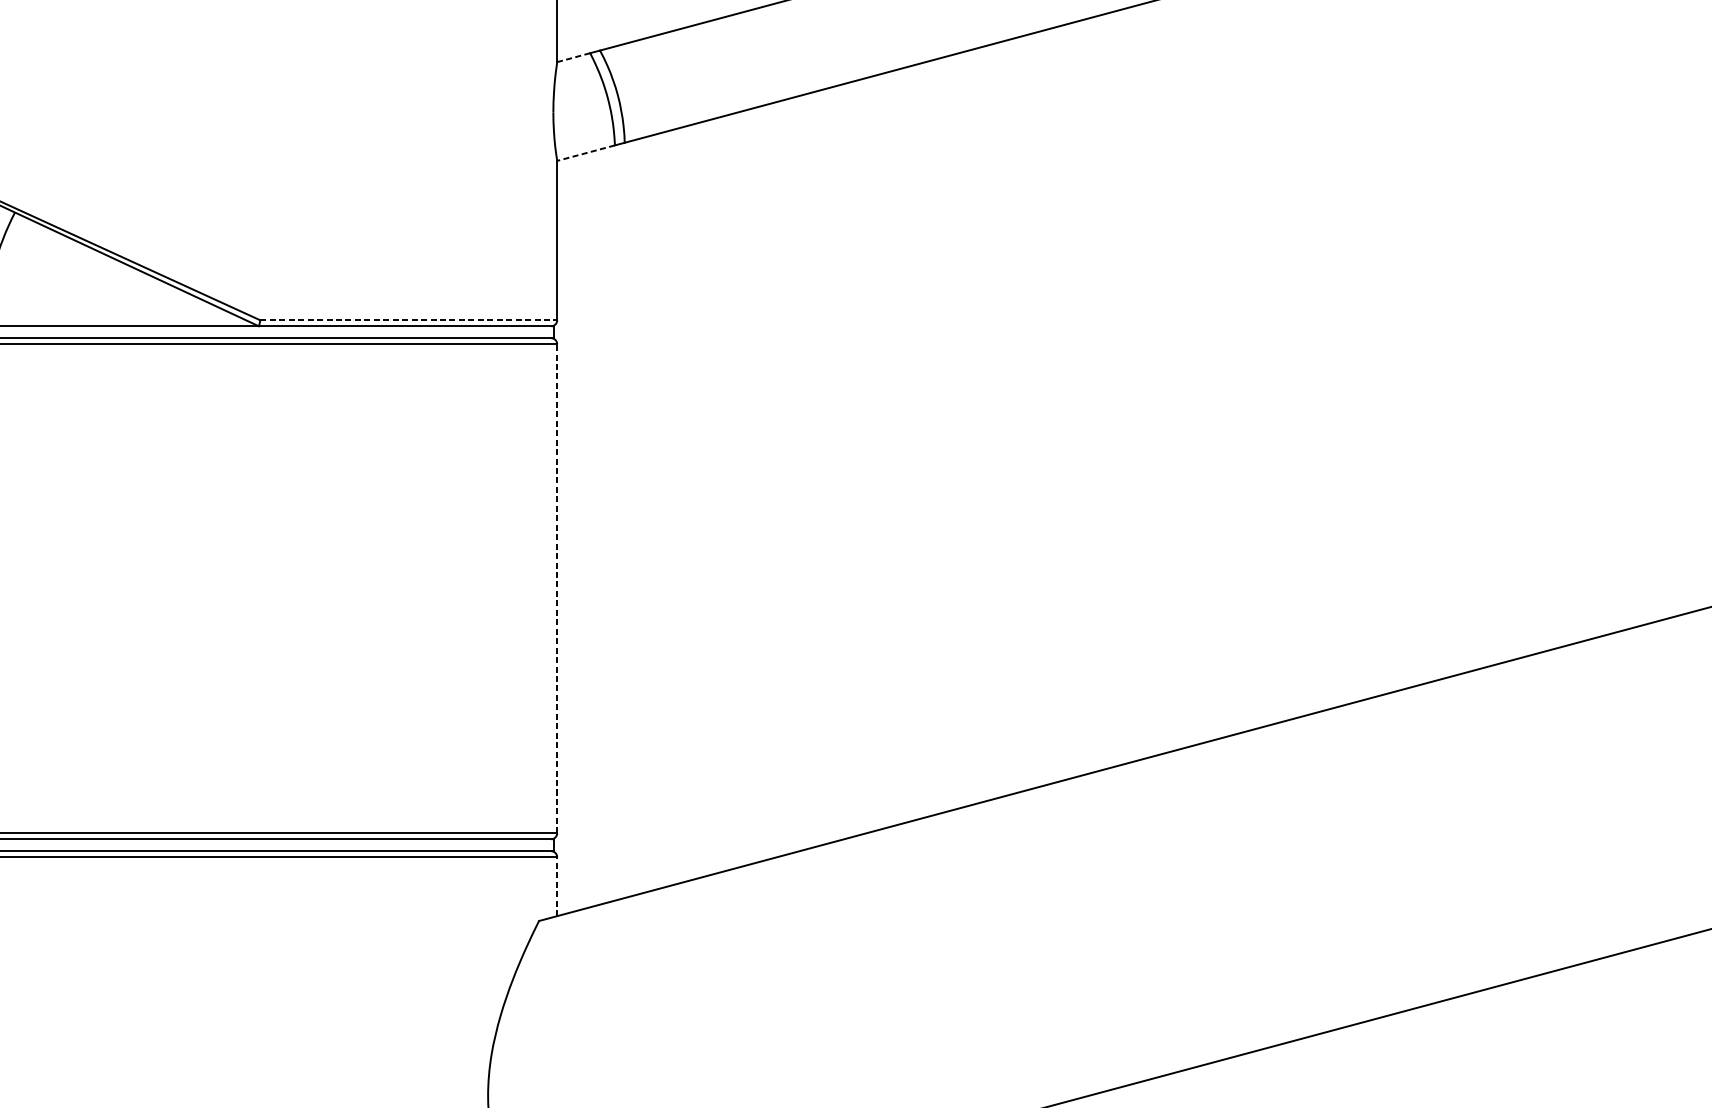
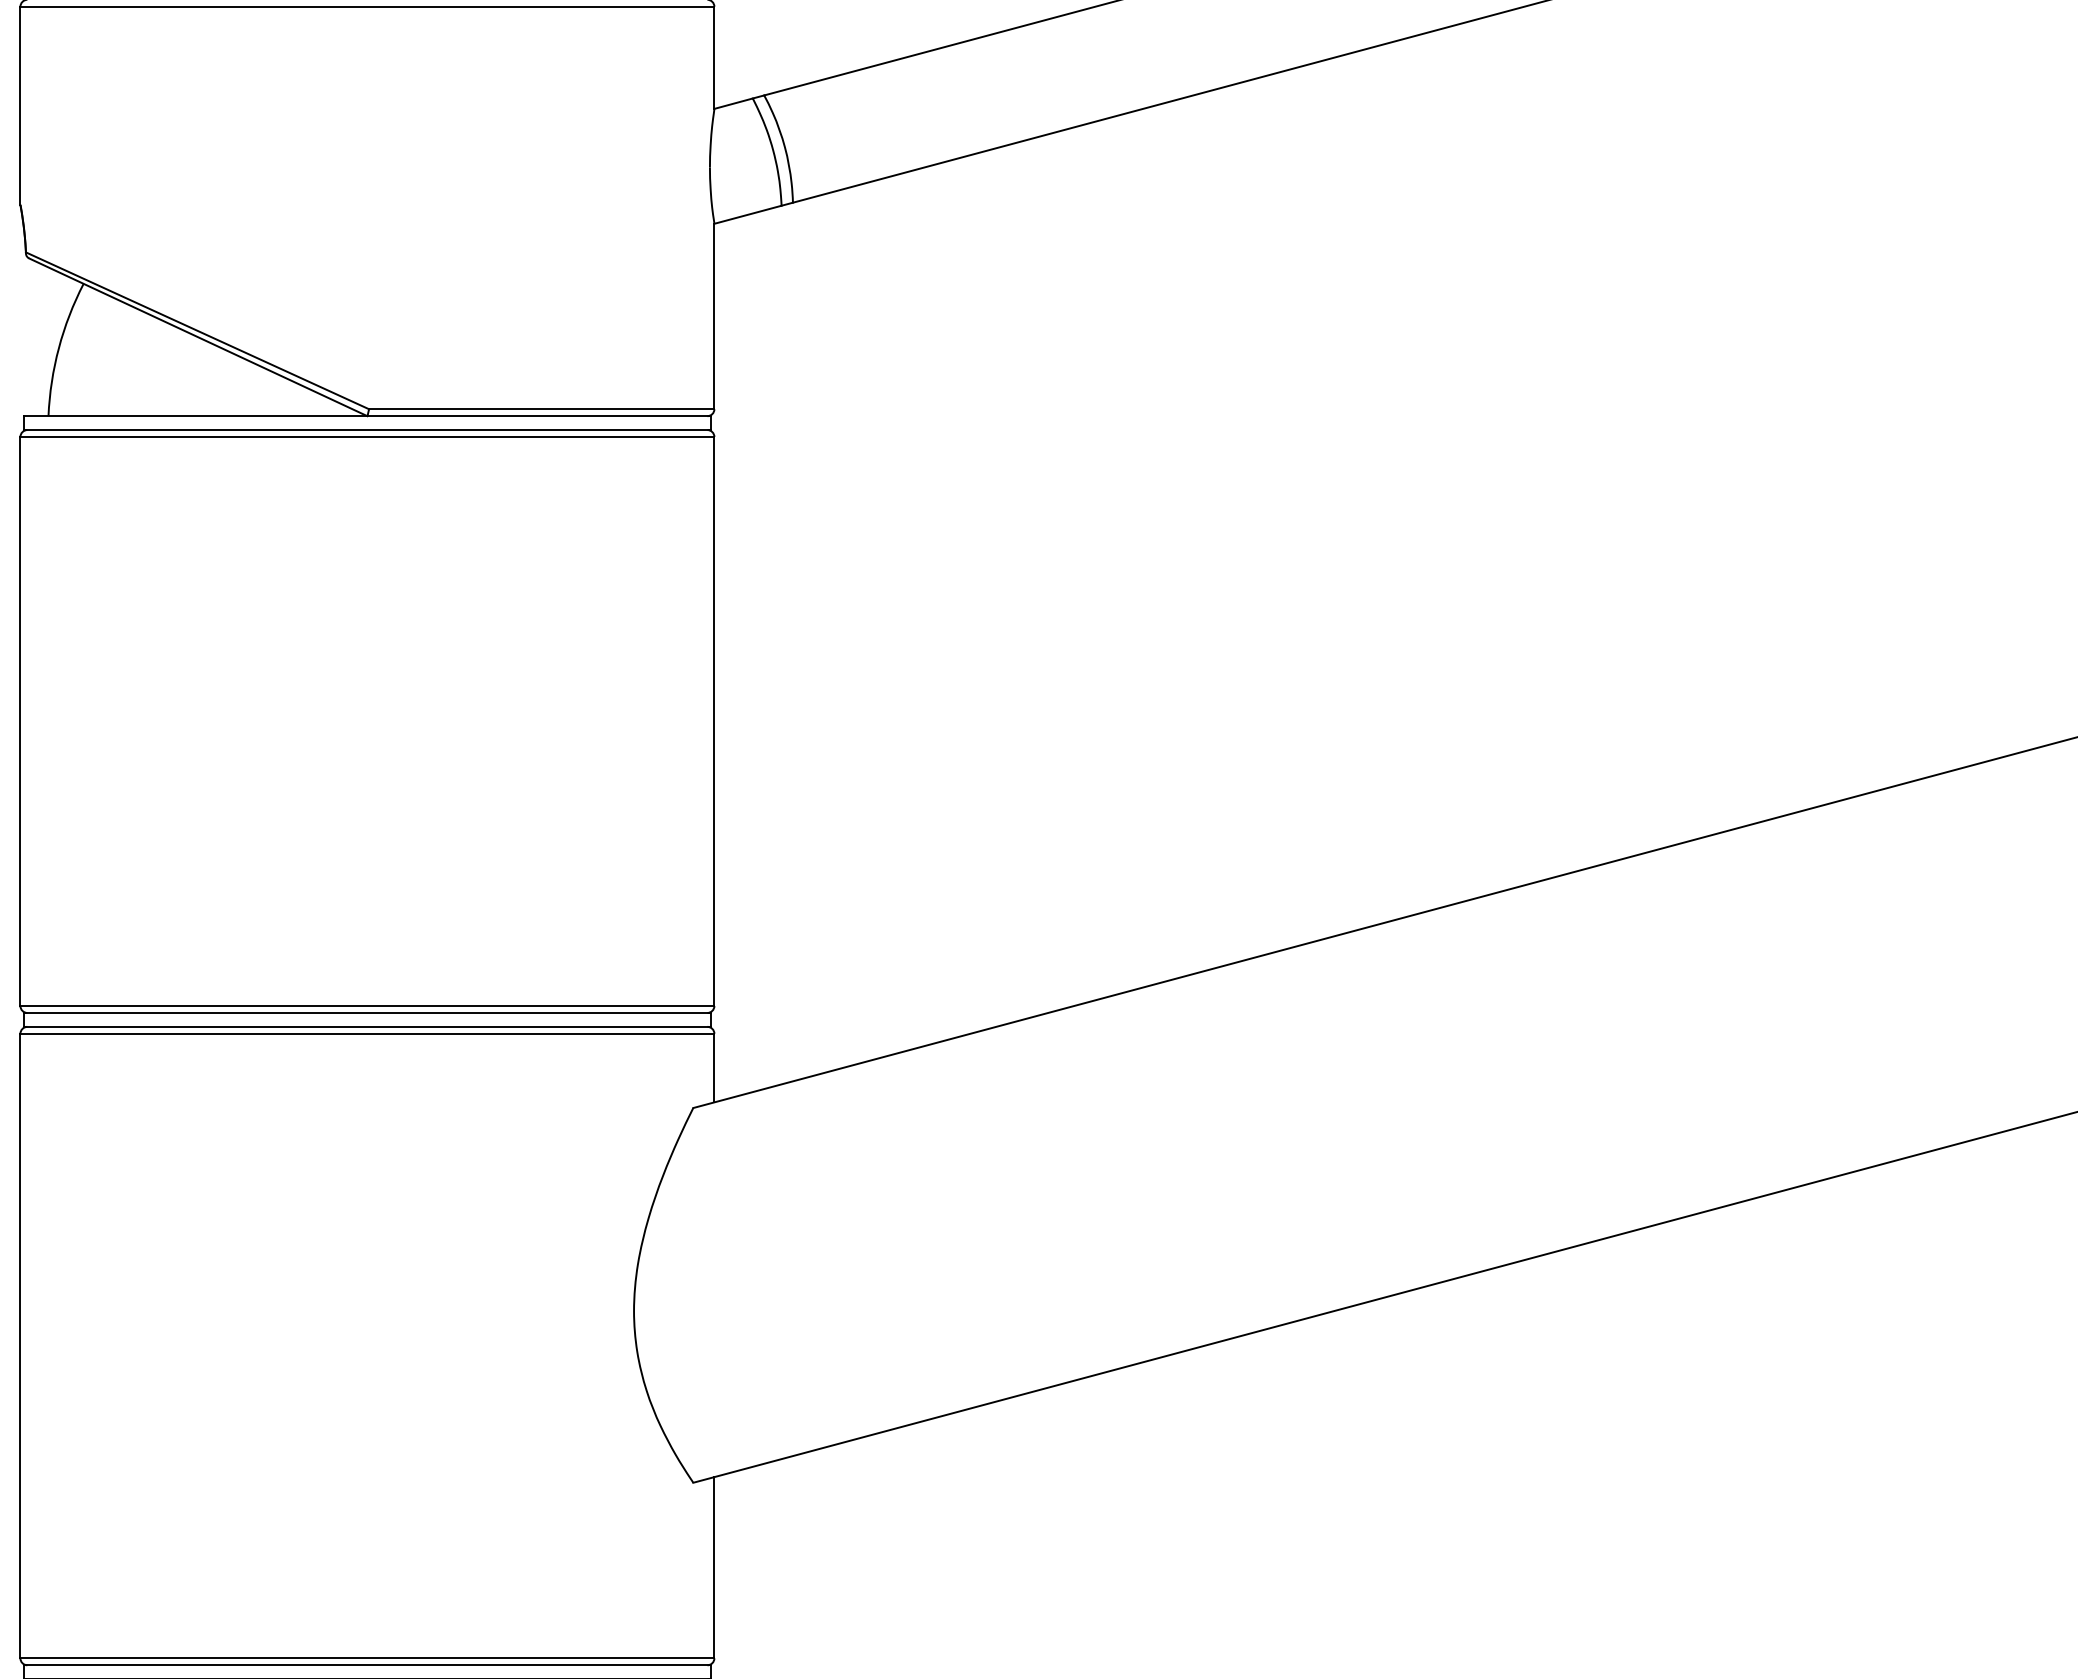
line: (573, 57) -> (733, 103), dashed -> solid
line: (585, 152) -> (747, 214), dashed -> solid
line: (408, 320) -> (541, 409), dashed -> solid
line: (557, 588) -> (714, 721), dashed -> solid
line: (557, 886) -> (714, 1067), dashed -> solid

